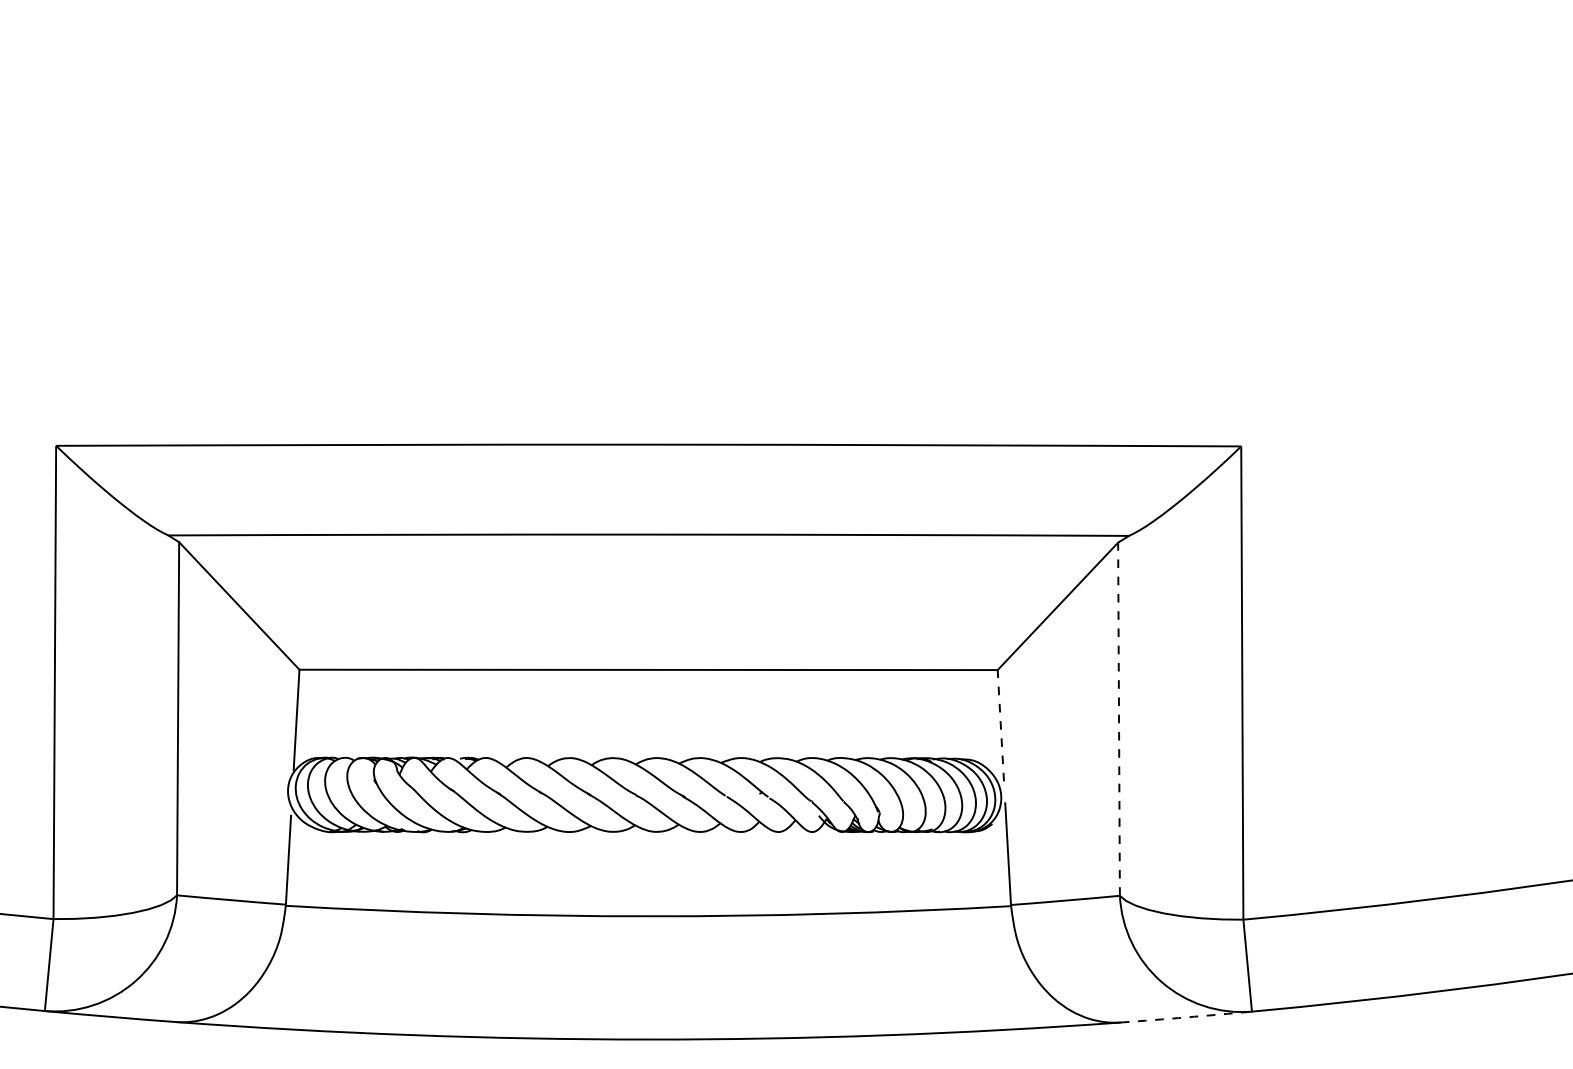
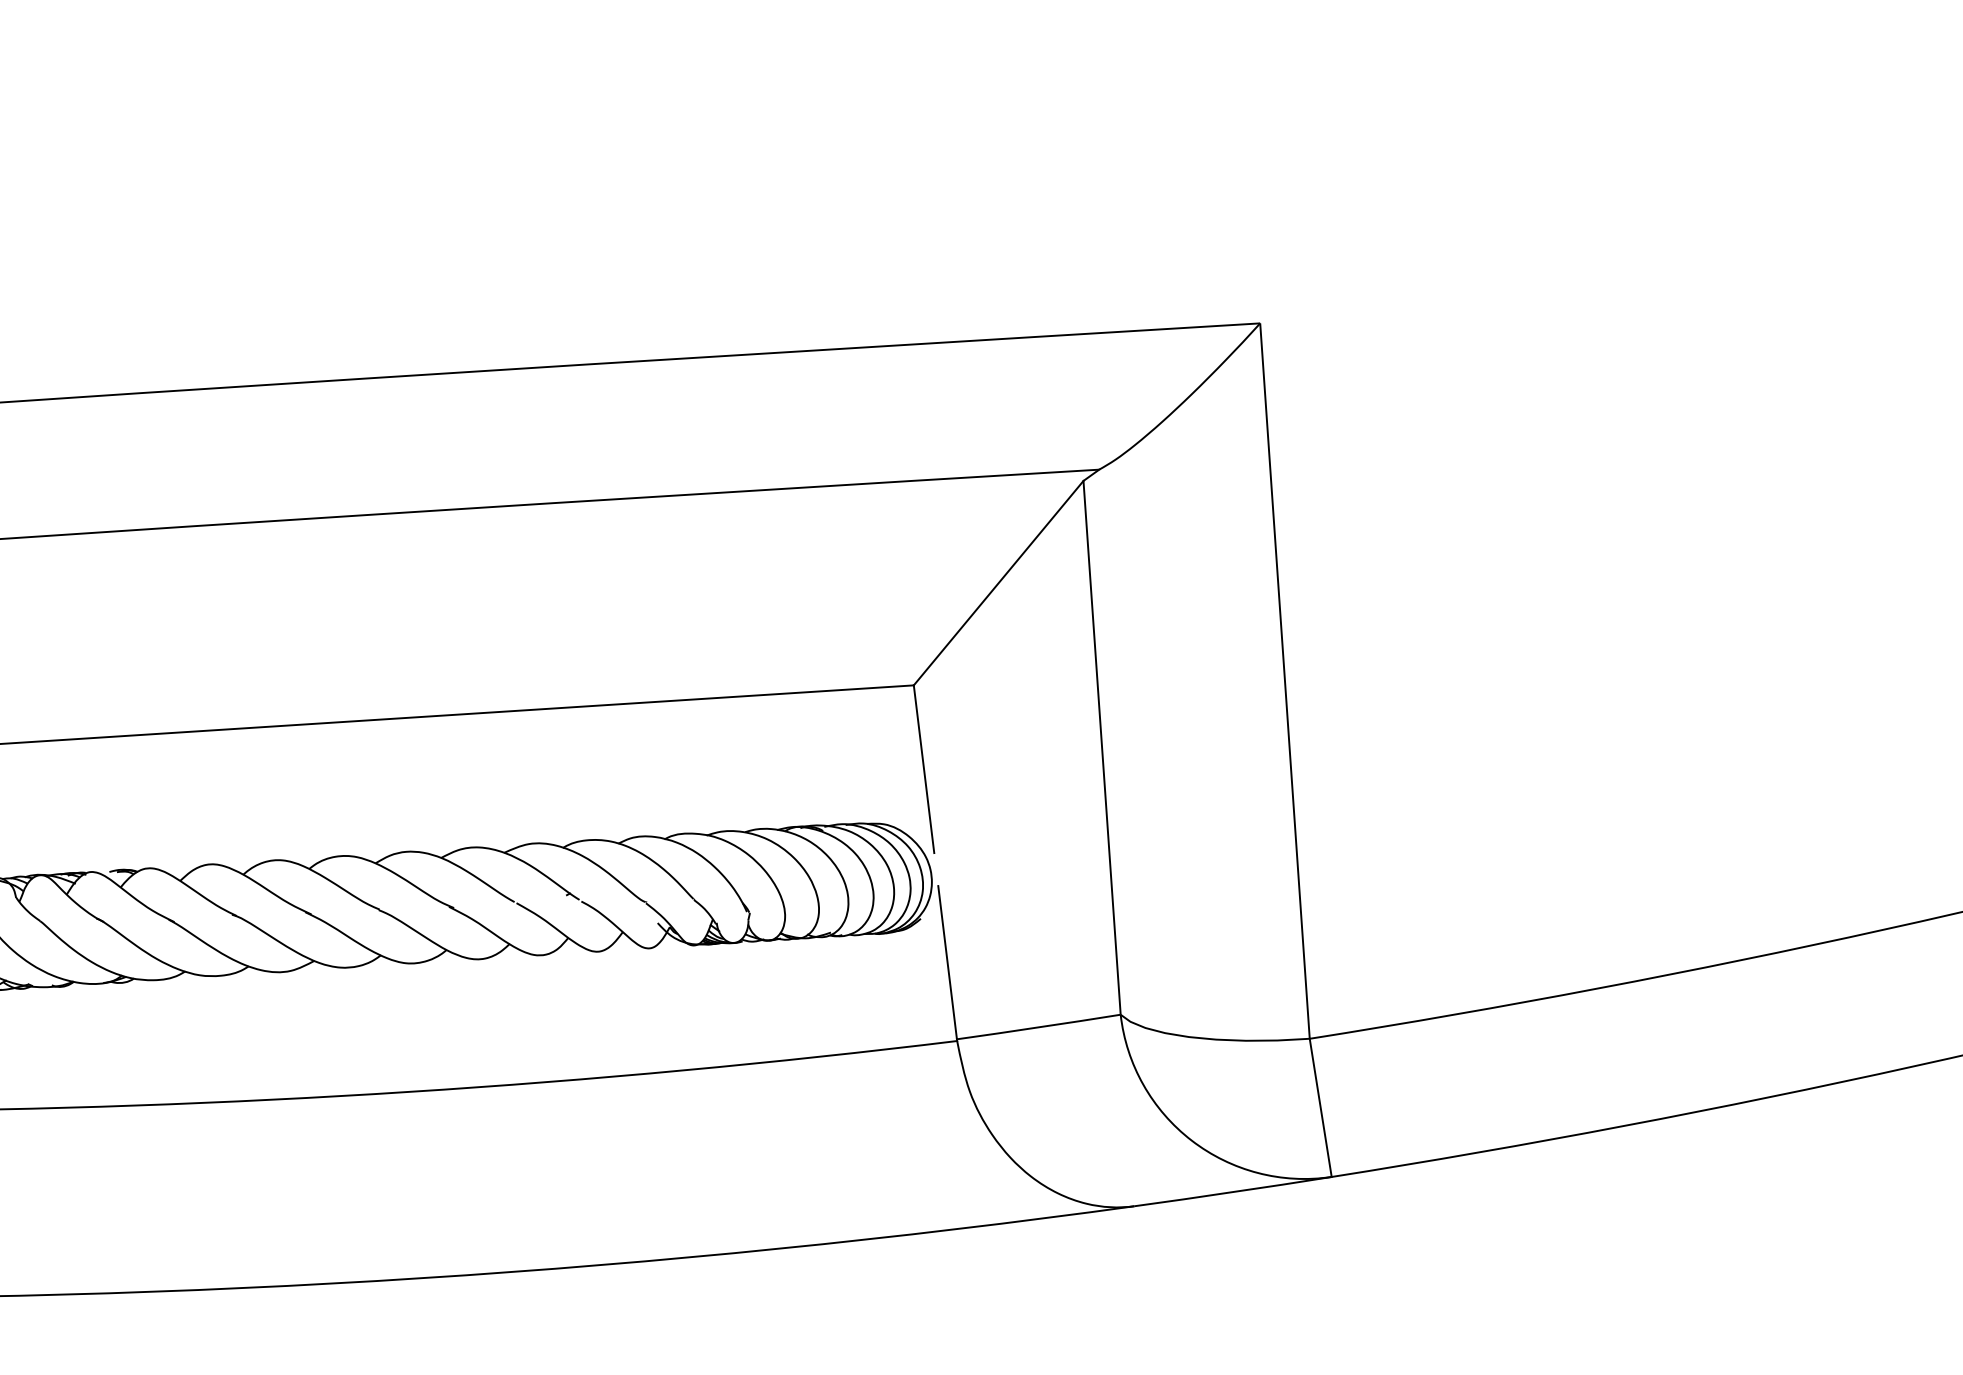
line: (1119, 719) -> (1102, 748), dashed -> solid
line: (1000, 725) -> (923, 768), dashed -> solid
arc: (1186, 1017) -> (1233, 1192), dashed -> solid

